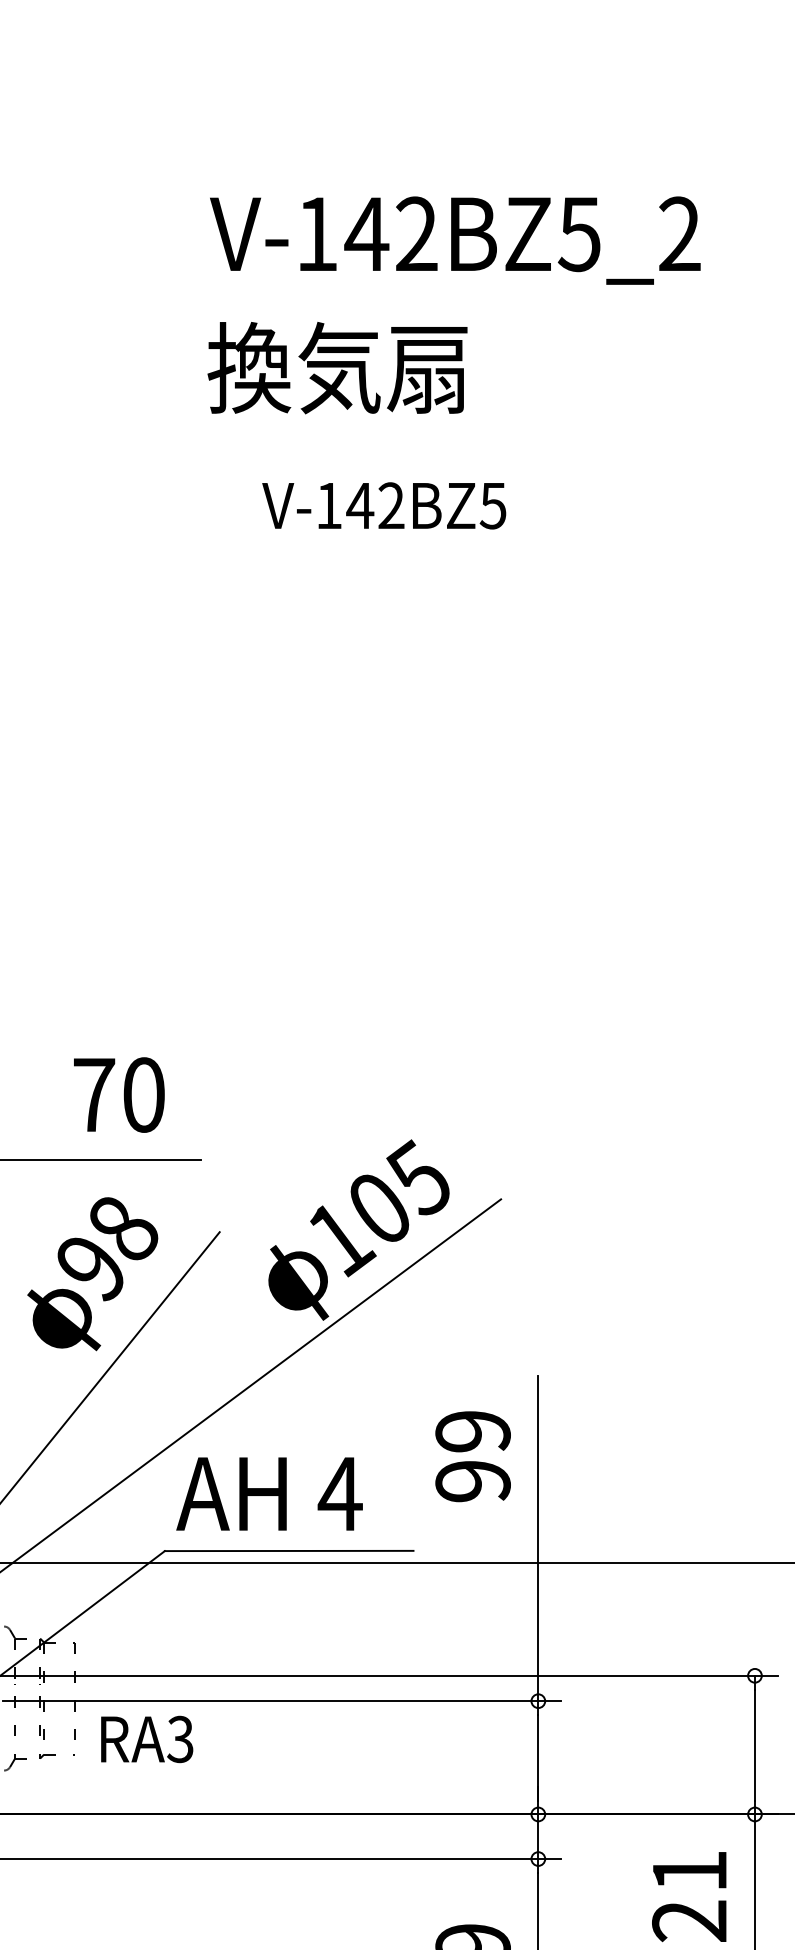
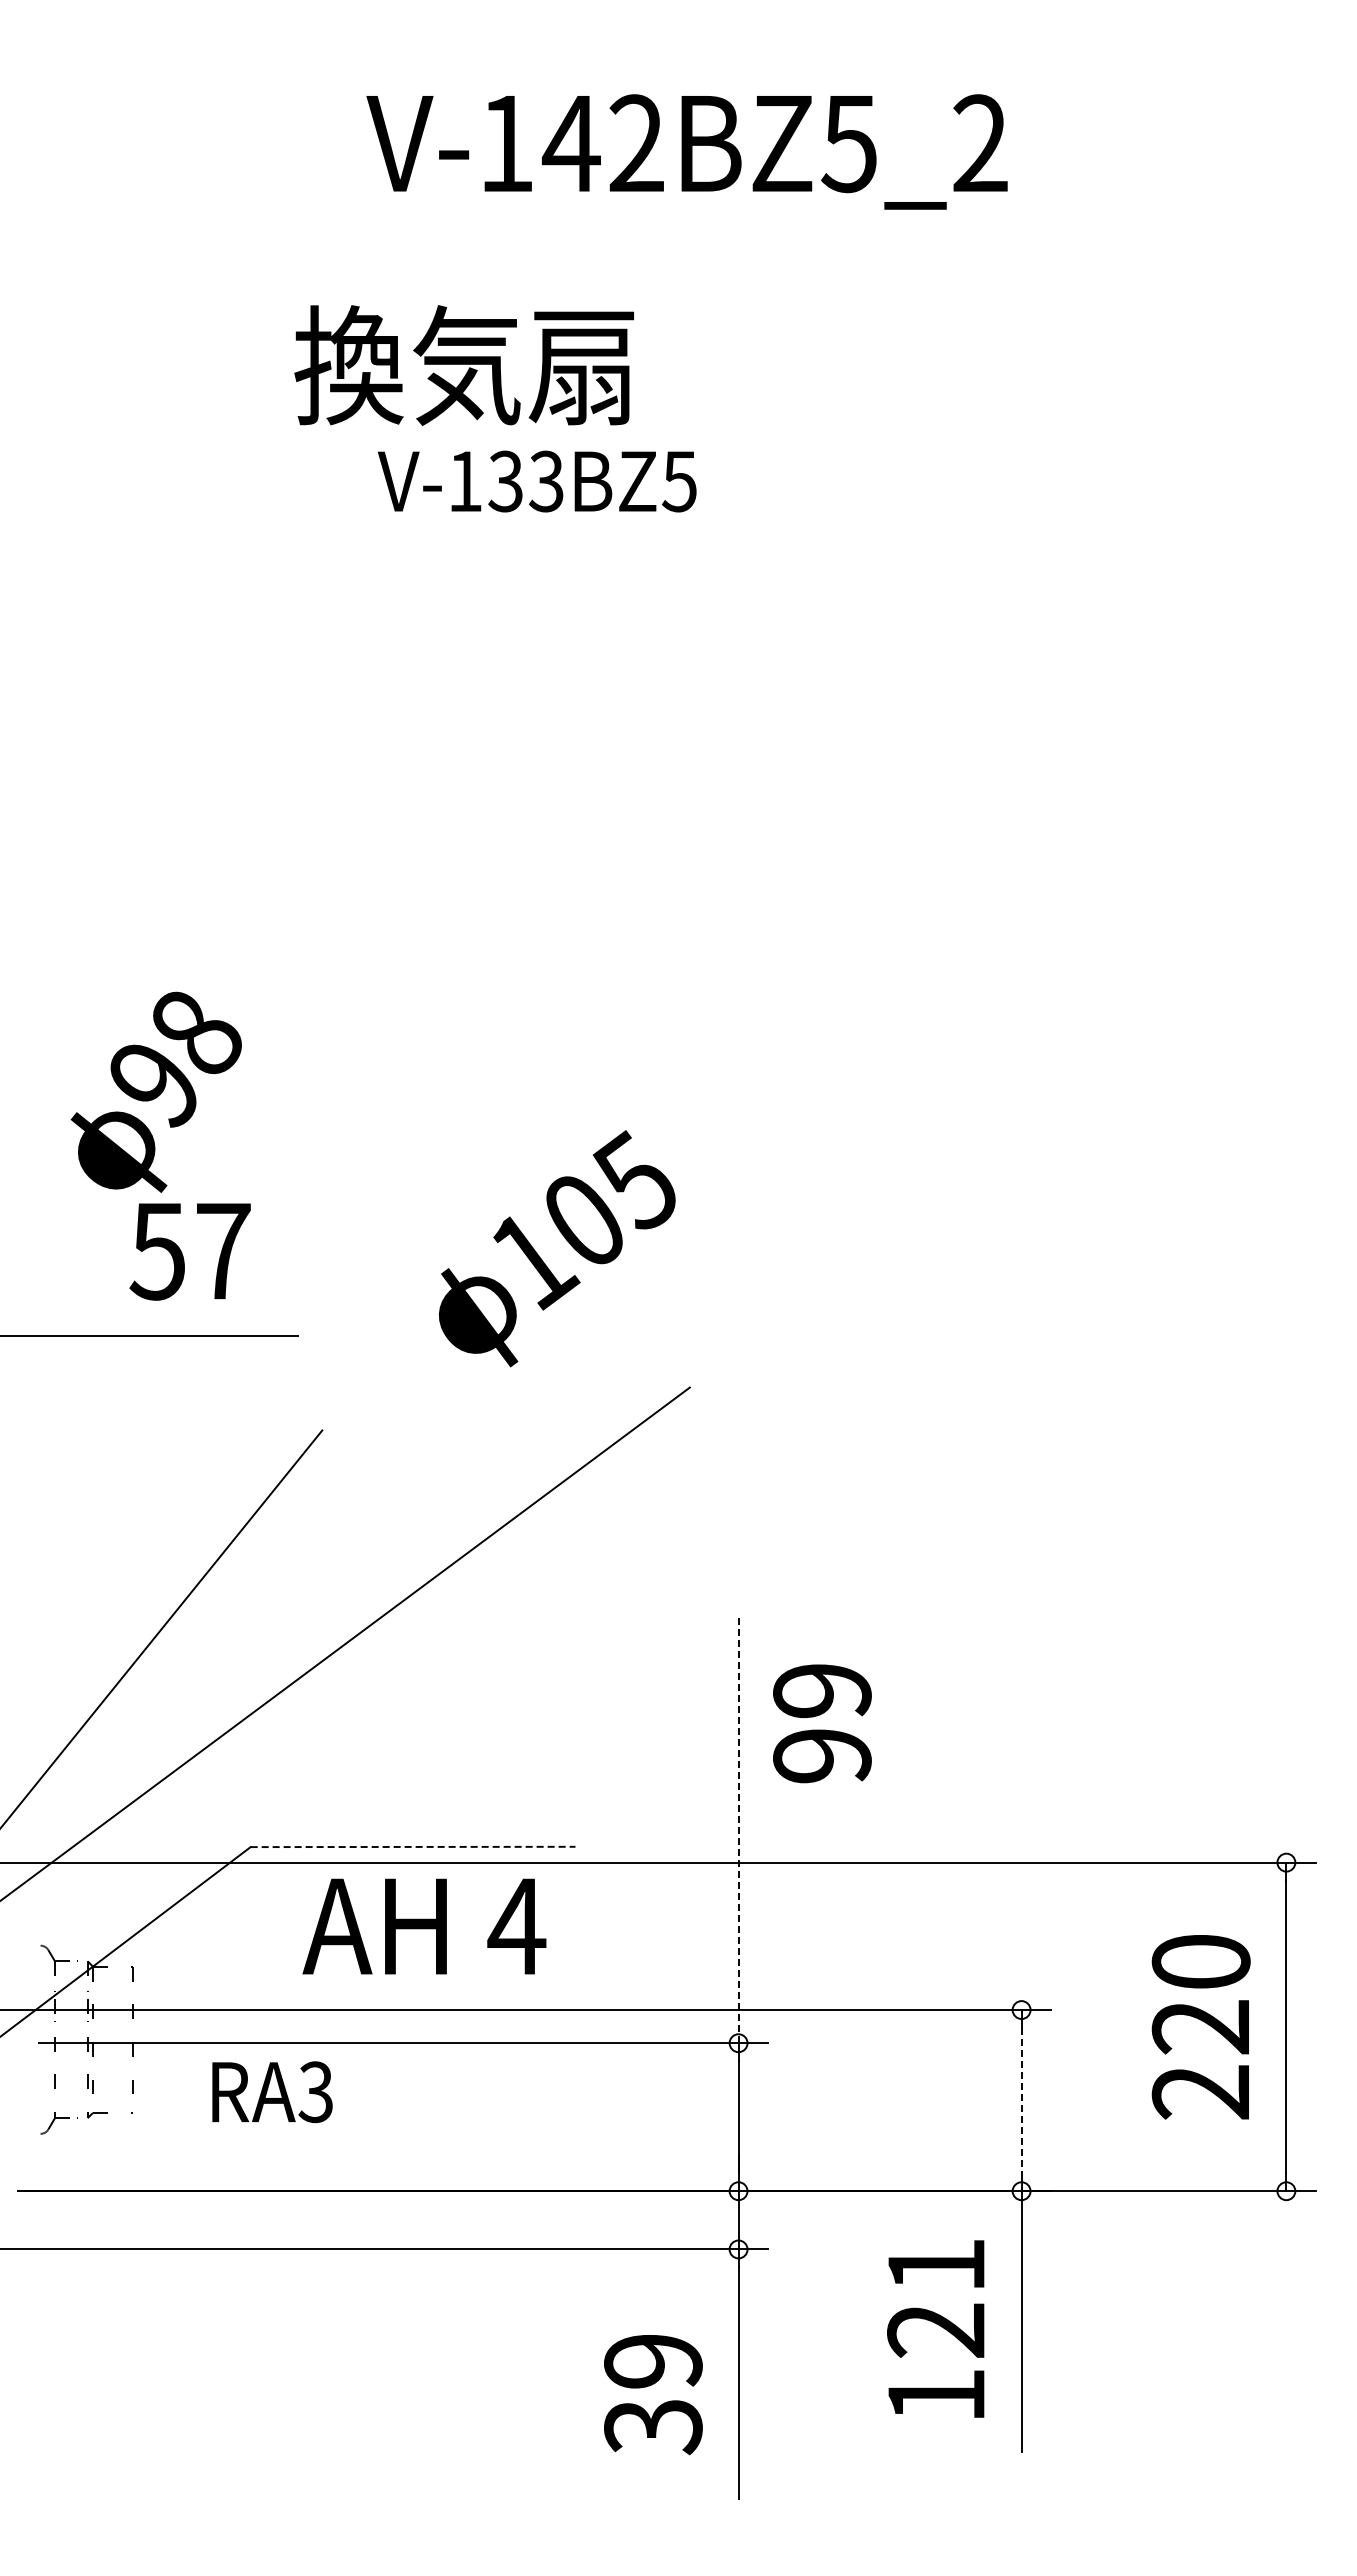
text: (454, 240) -> (686, 151), moved
text: (336, 368) -> (463, 365), moved
text: (375, 505) -> (525, 481), V-142BZ5 -> V-133BZ5
text: (118, 1094) -> (189, 1250), 70 -> 57
text: (359, 1229) -> (557, 1248), moved
text: (92, 1273) -> (155, 1091), moved
text: (473, 1456) -> (822, 1723), moved
text: (269, 1493) -> (424, 1926), moved
line: (538, 1538) -> (738, 1830), solid -> dashed
line: (289, 1550) -> (413, 1846), solid -> dashed
text: (147, 1739) -> (272, 2092), moved
line: (754, 1745) -> (1021, 2100), solid -> dashed

